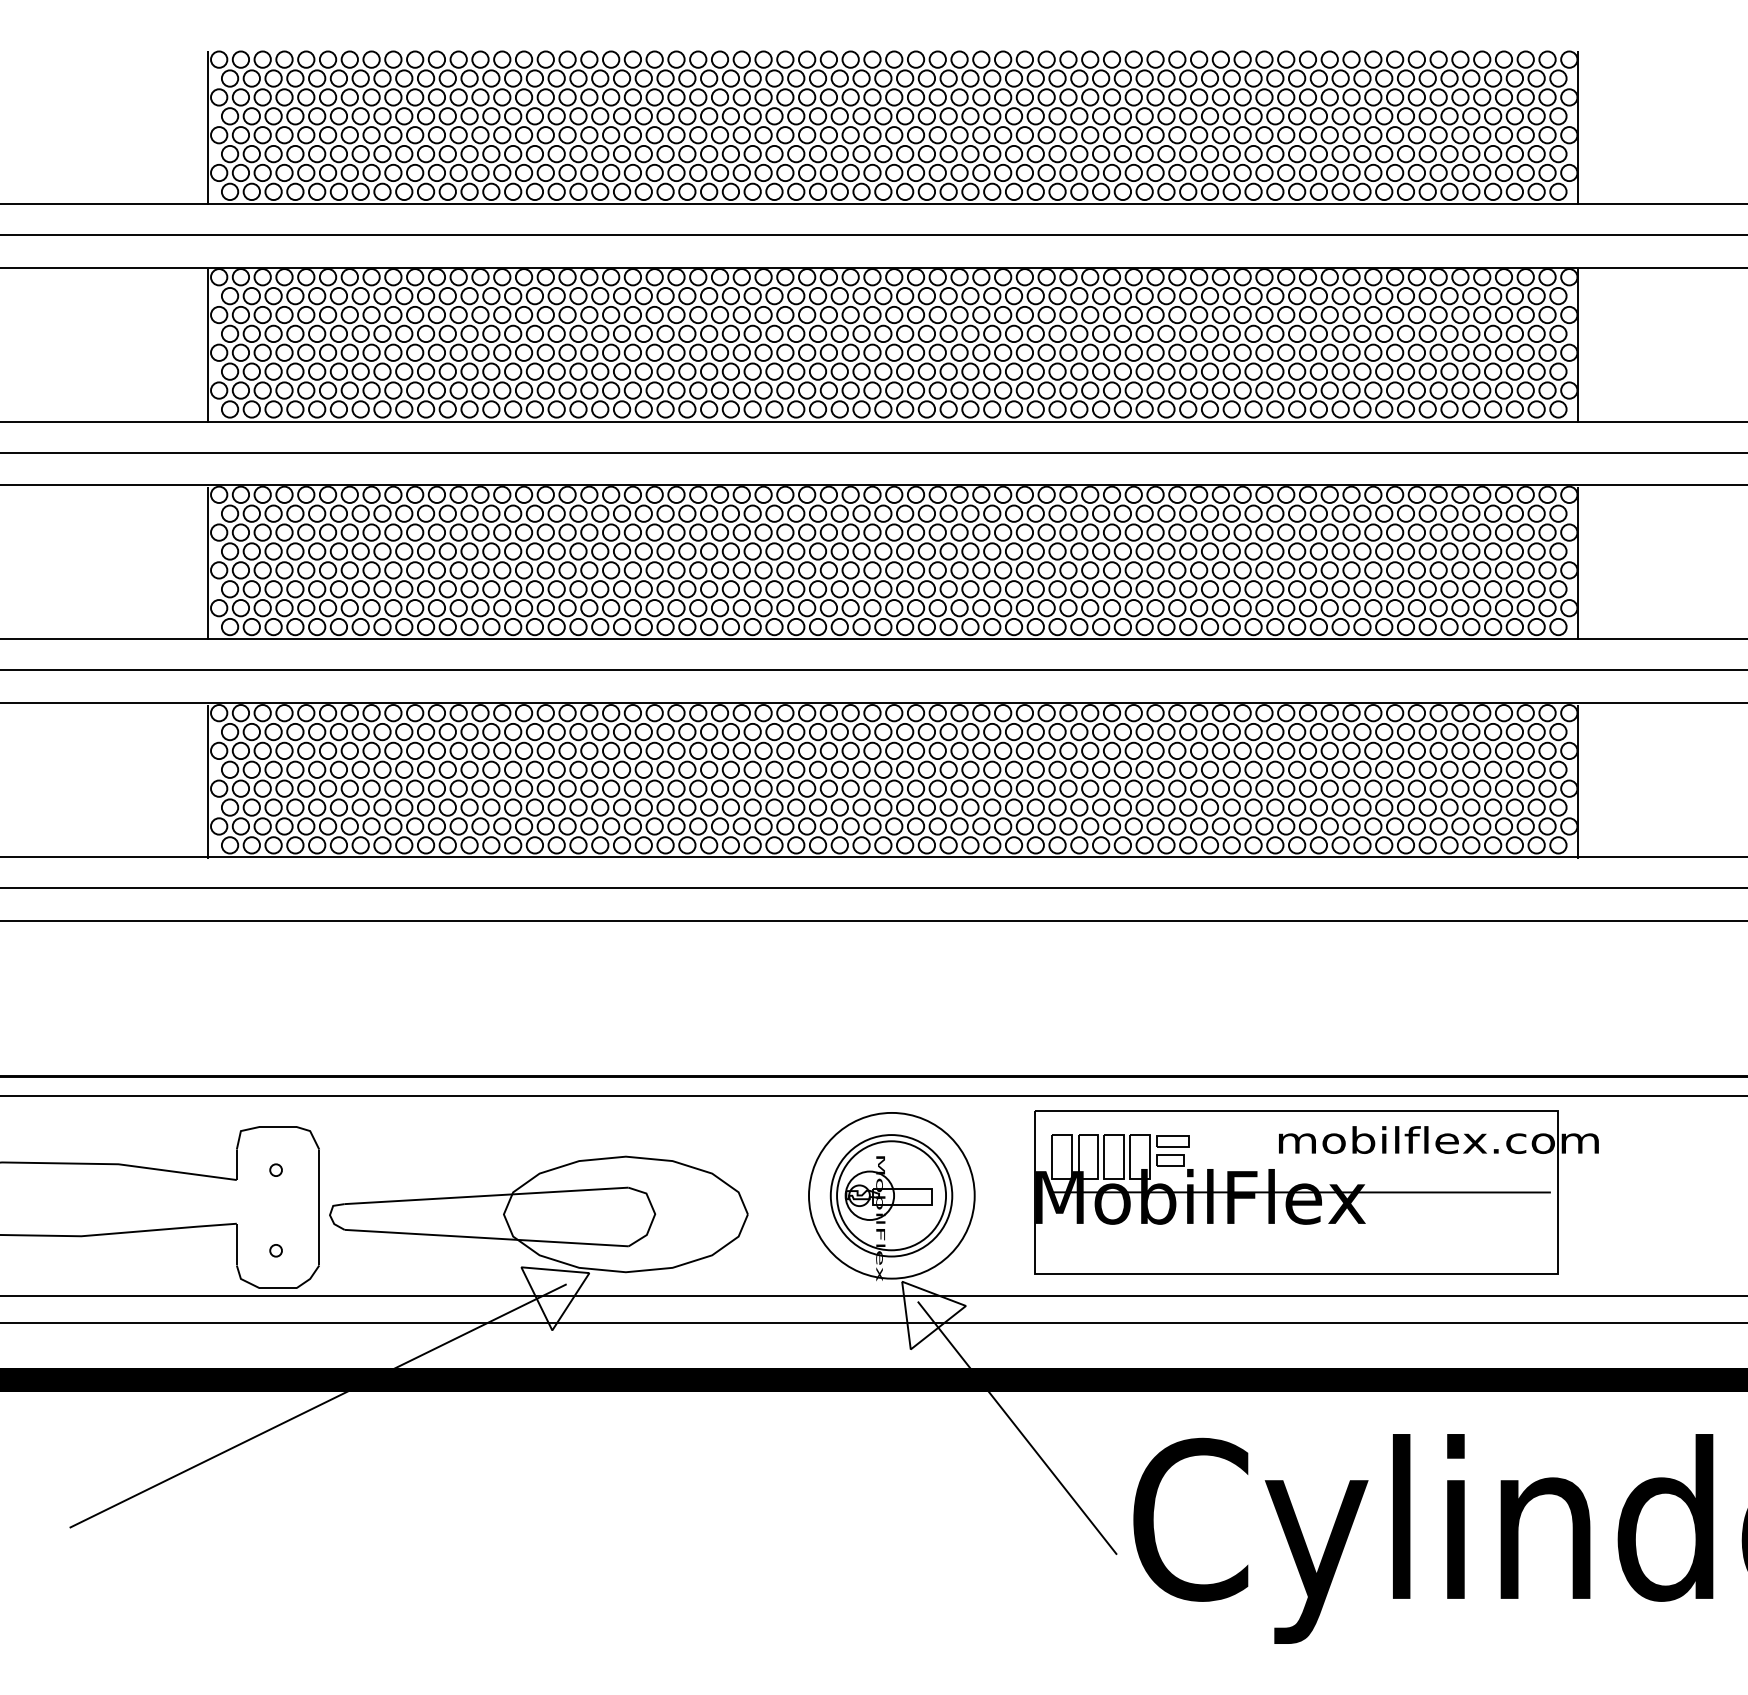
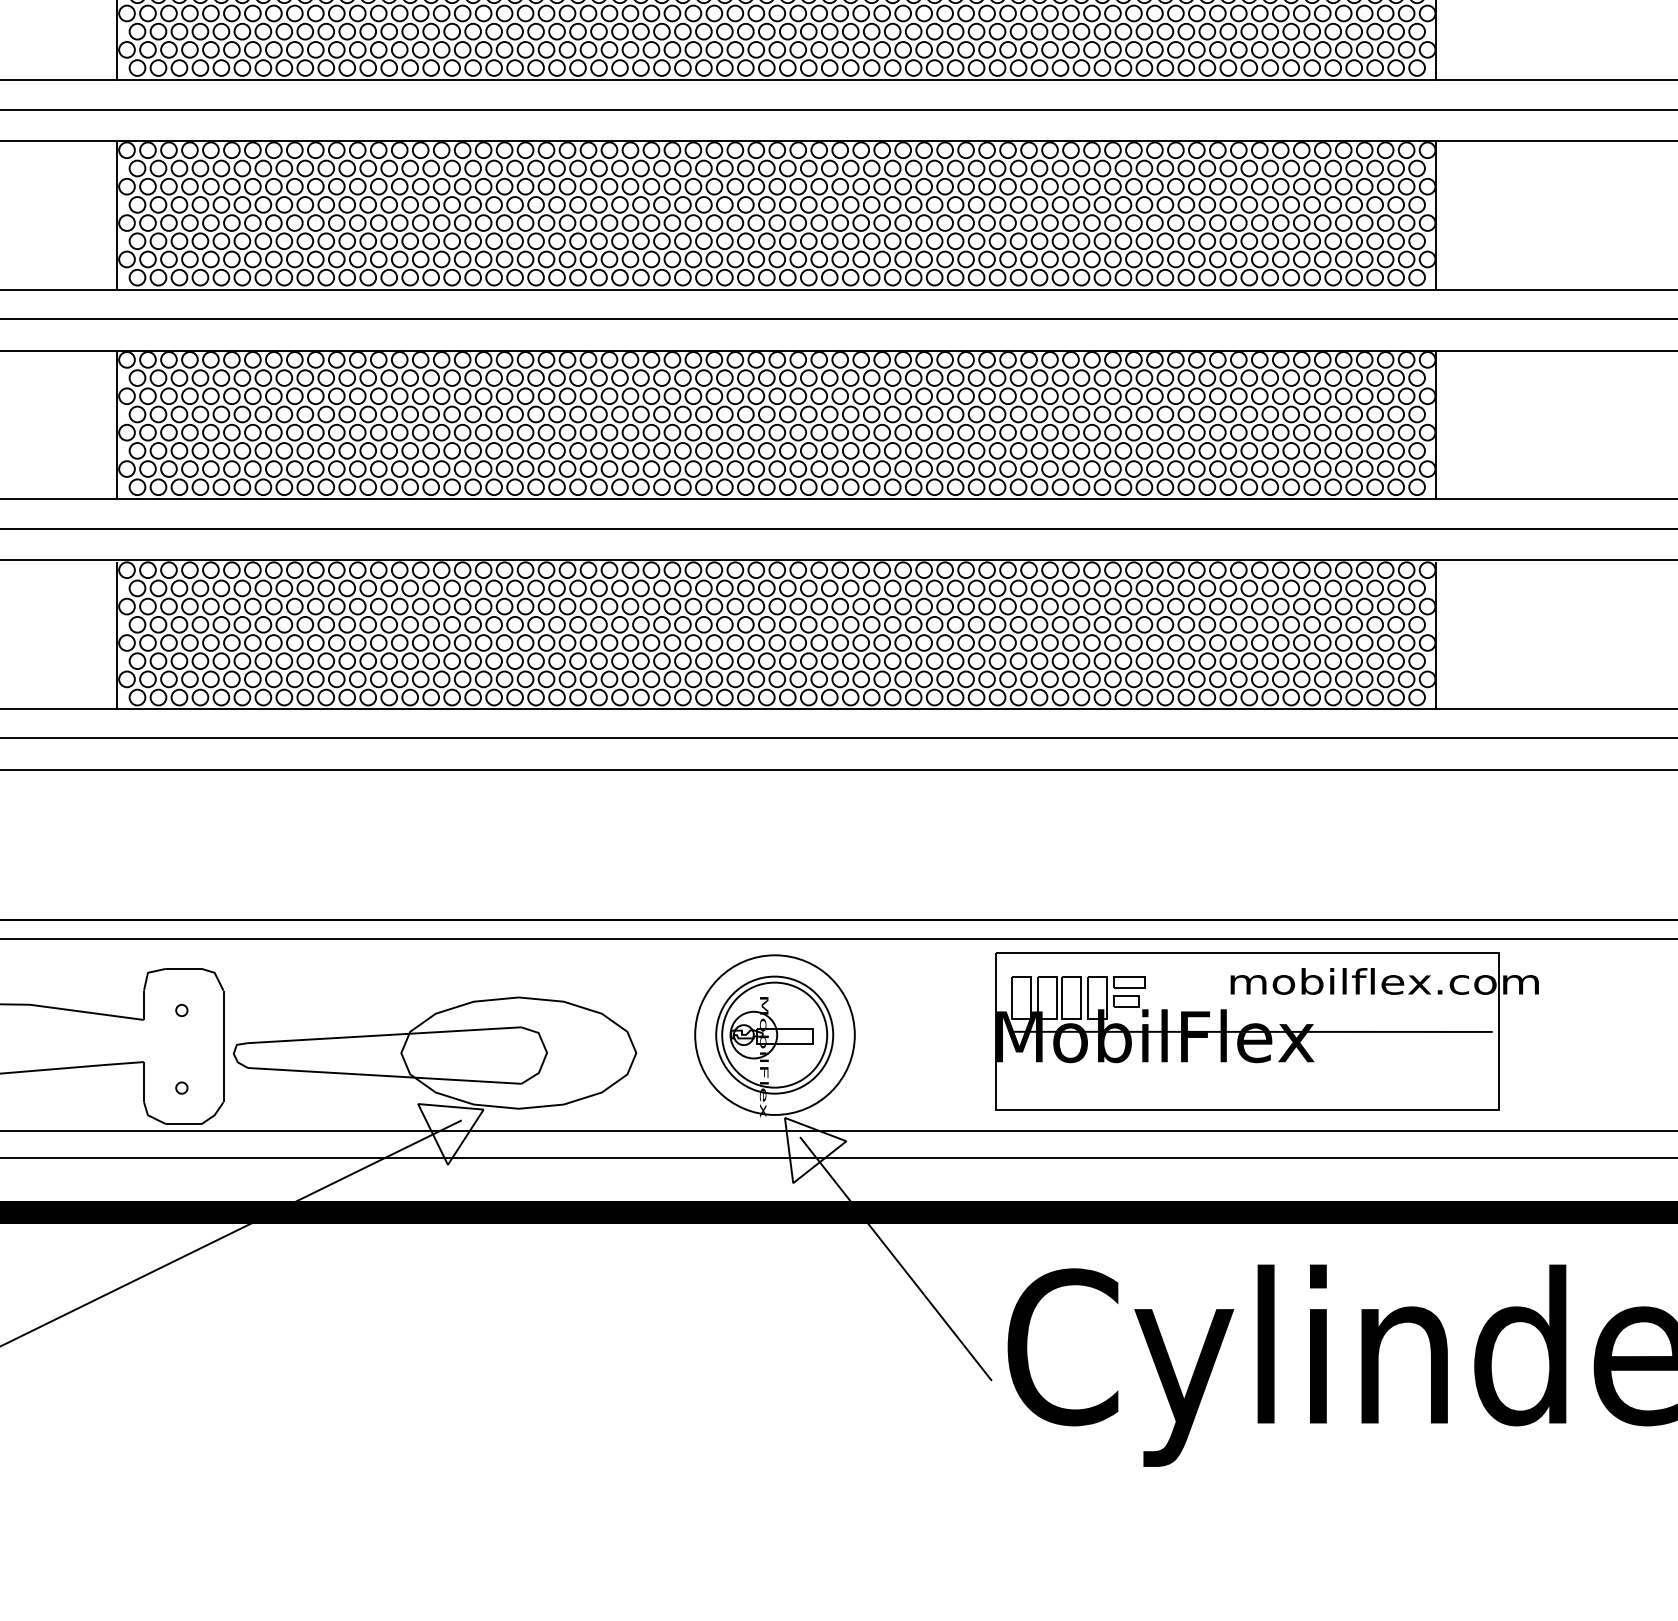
part: (1316, 1192) -> (1266, 1031), moved

